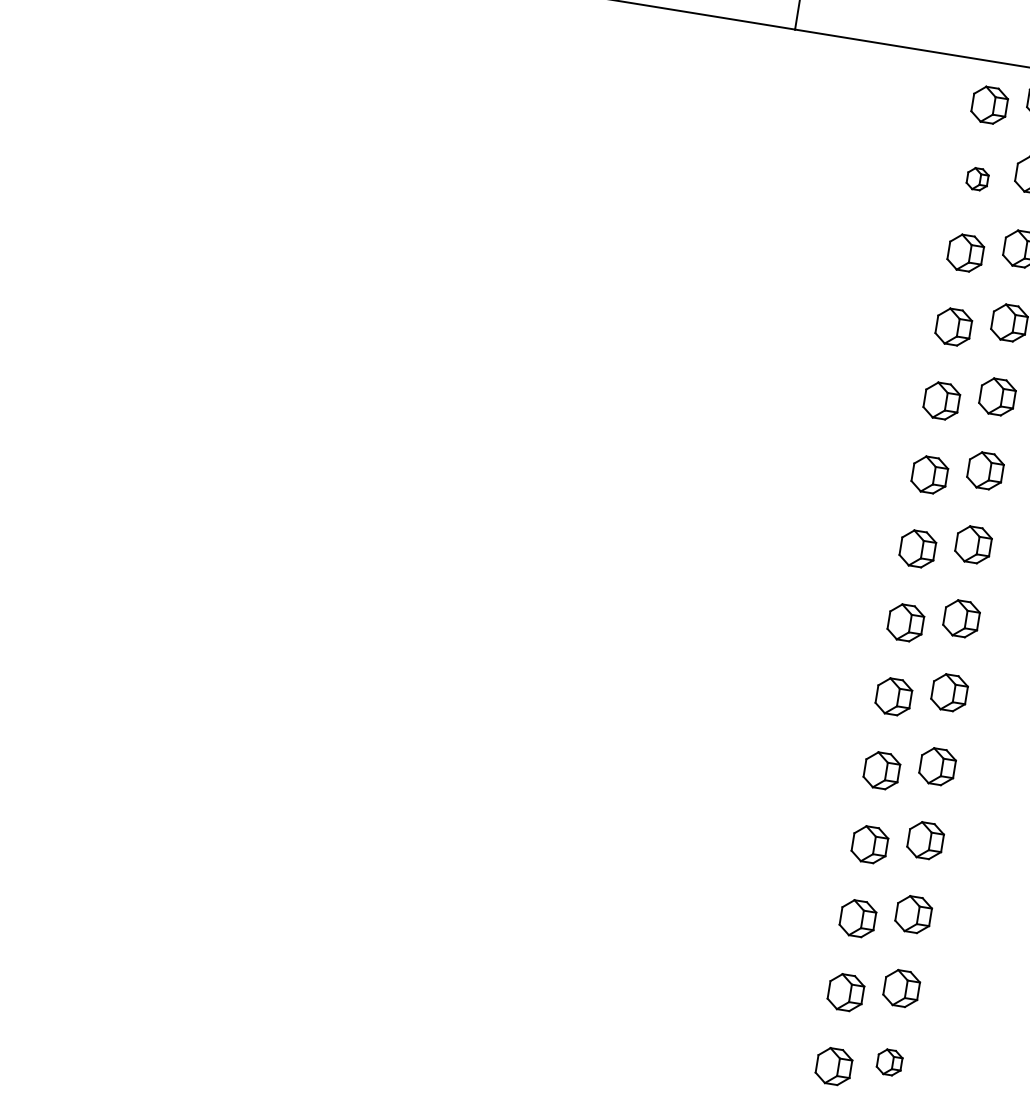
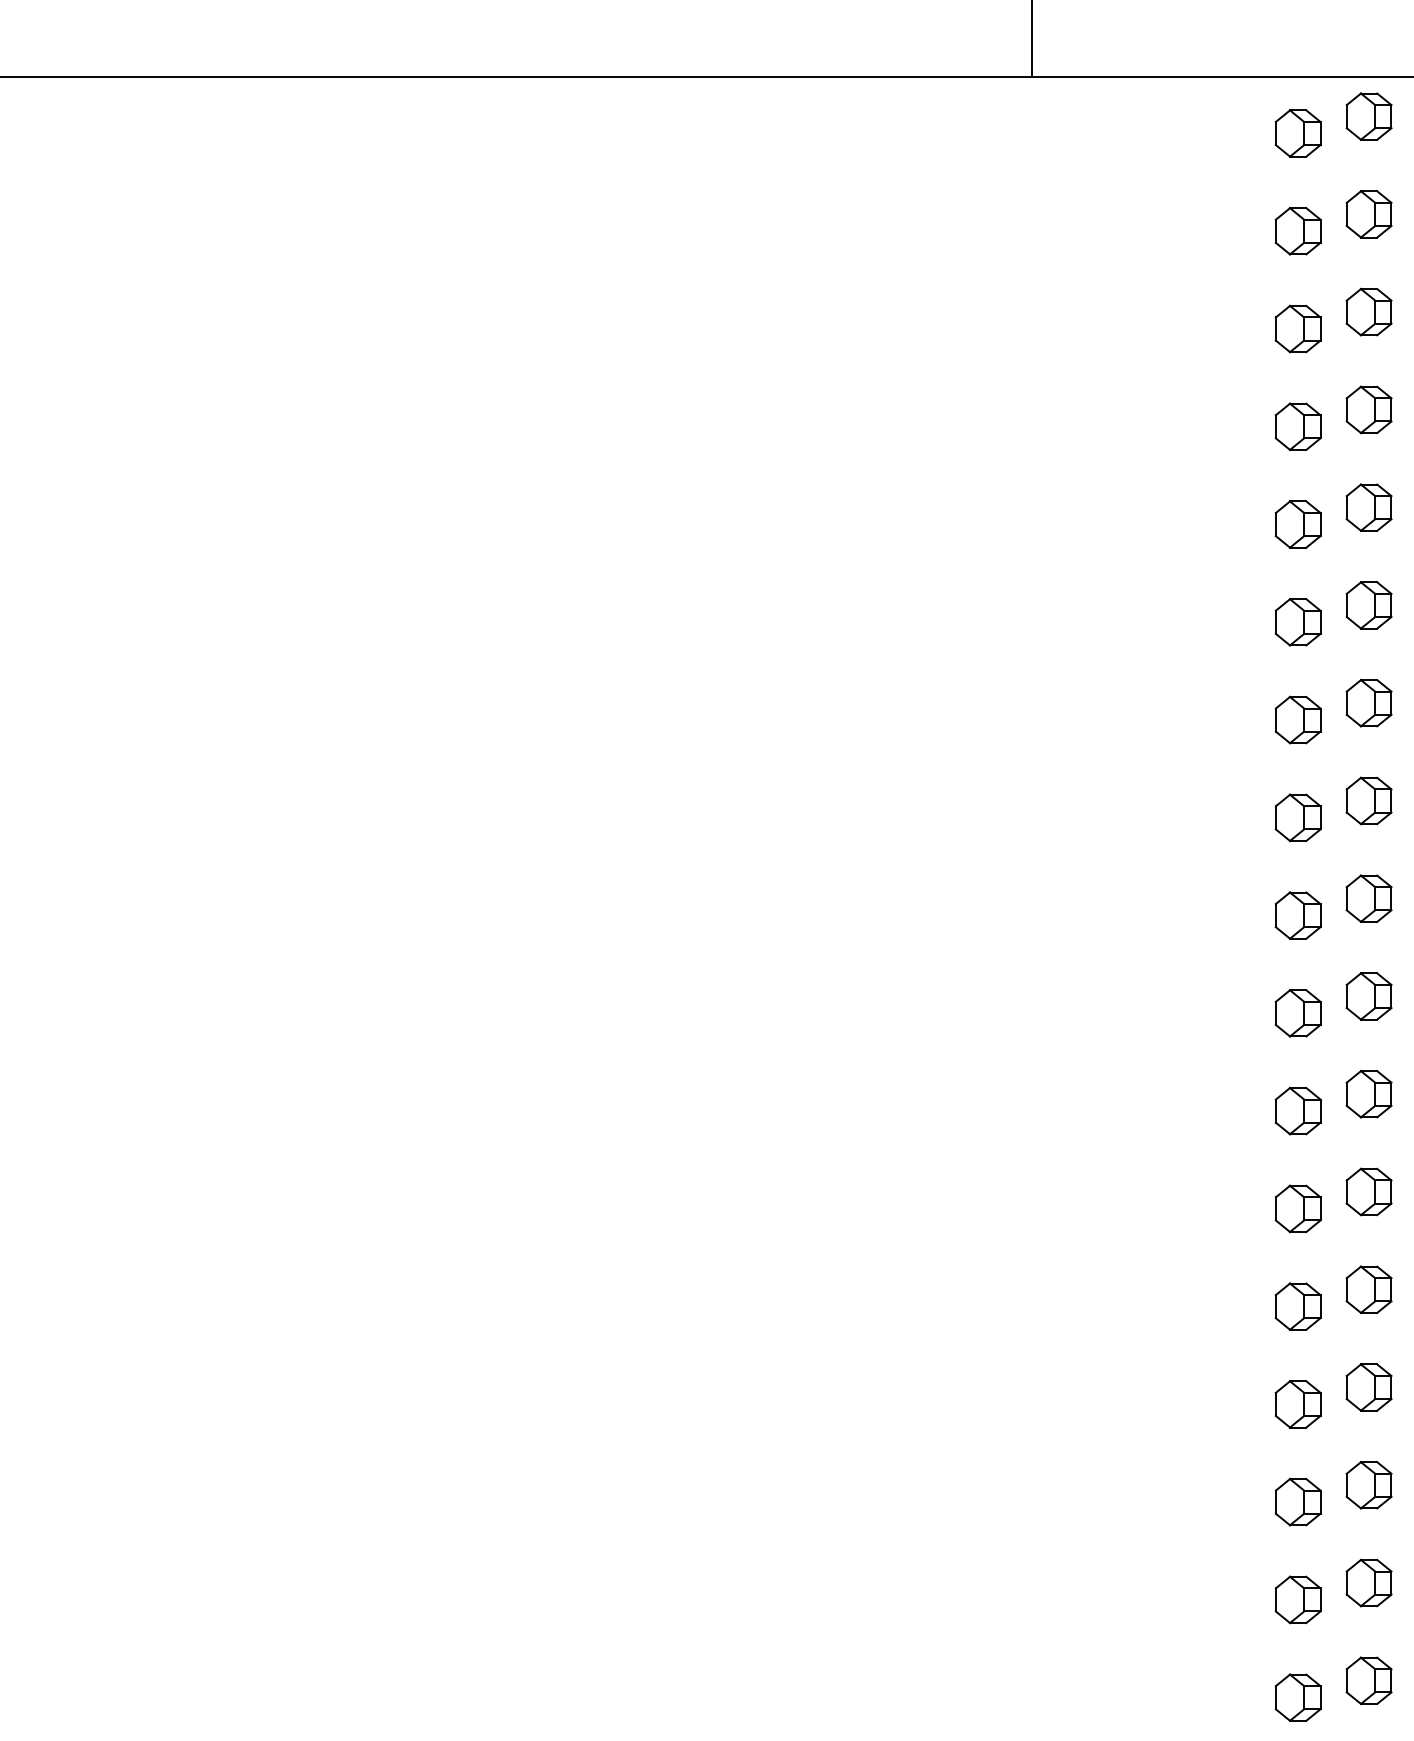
part: (977, 179) -> (1297, 231), size x1.67
part: (889, 1062) -> (1368, 1387), size x1.43

